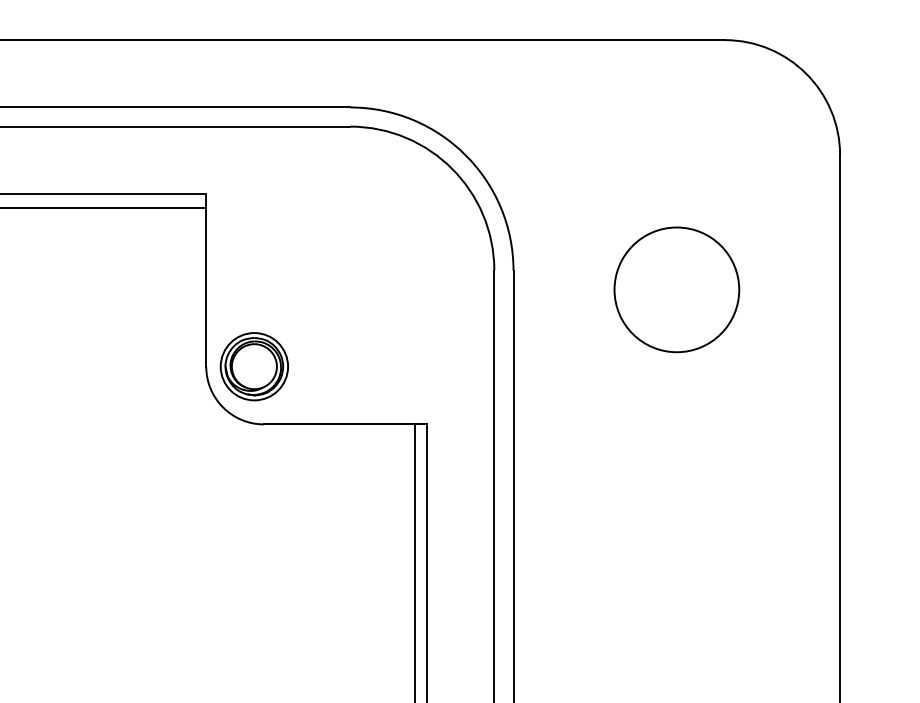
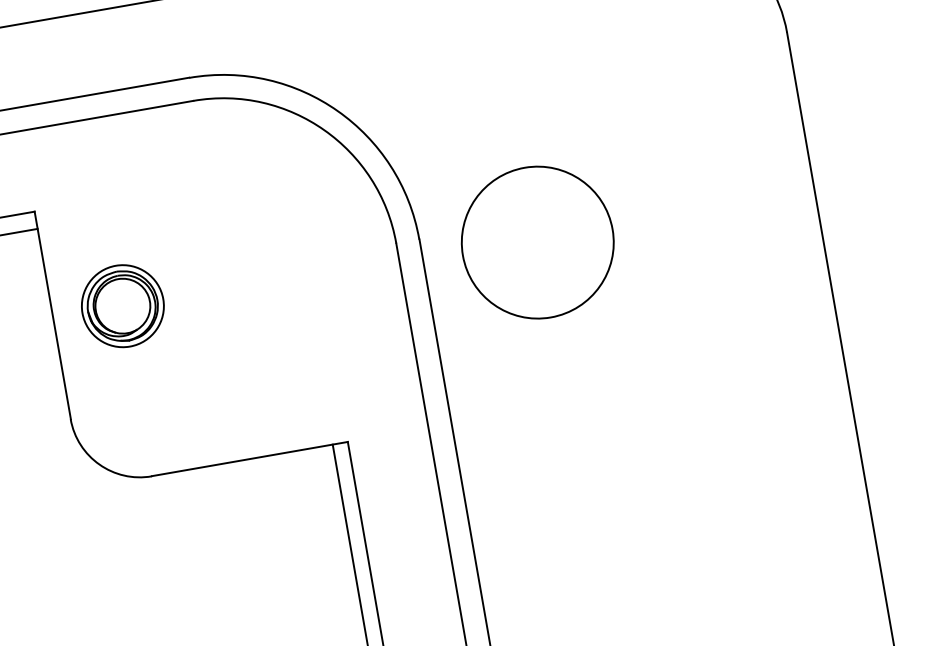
circle: (676, 289) -> (537, 242), moved
part: (253, 366) -> (121, 306), moved

